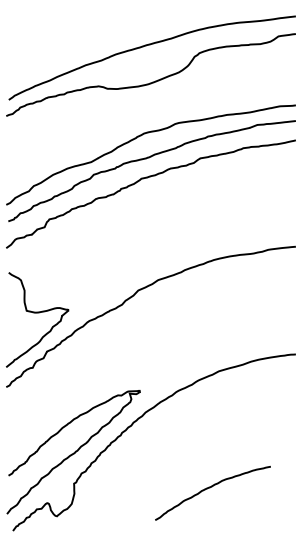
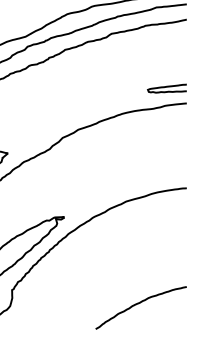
curve: (270, 226) -> (166, 87), added
curve: (210, 488) -> (139, 304), moved

